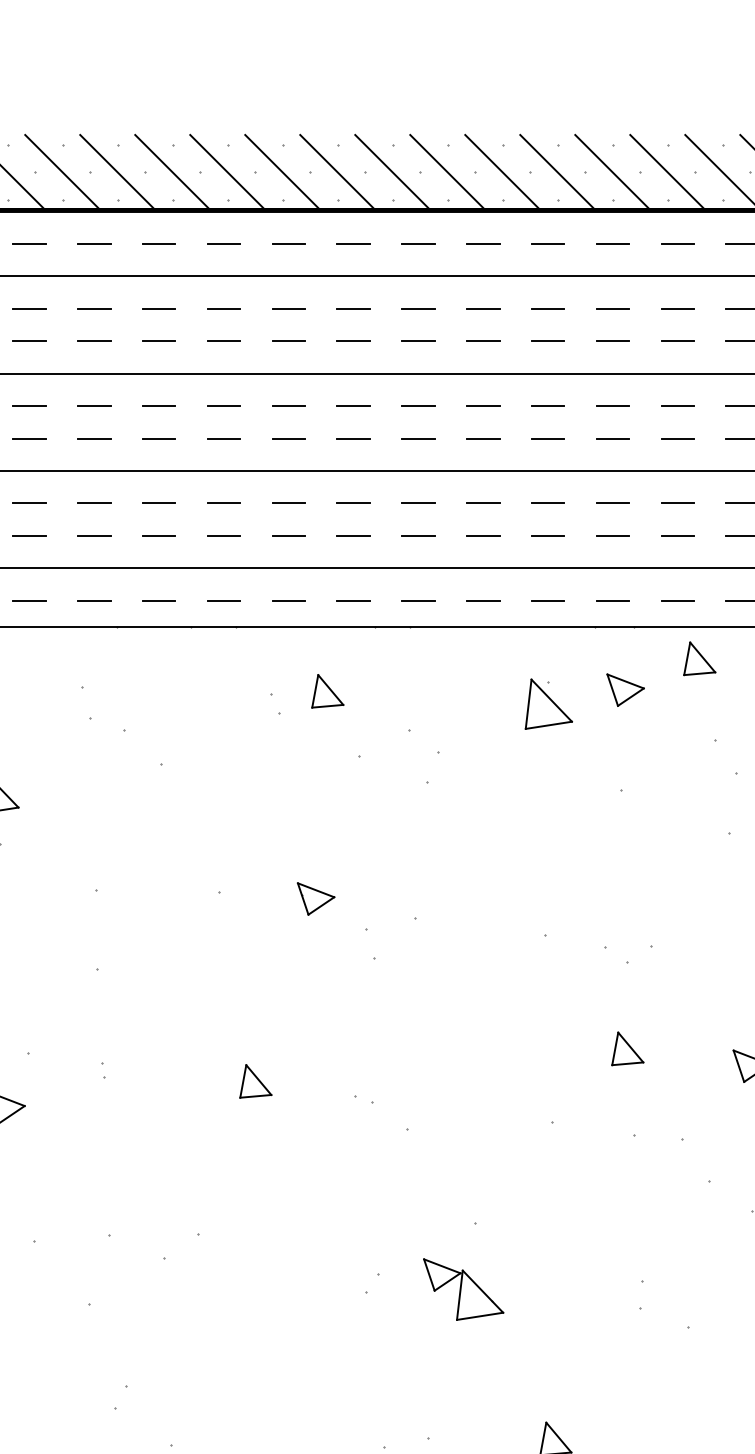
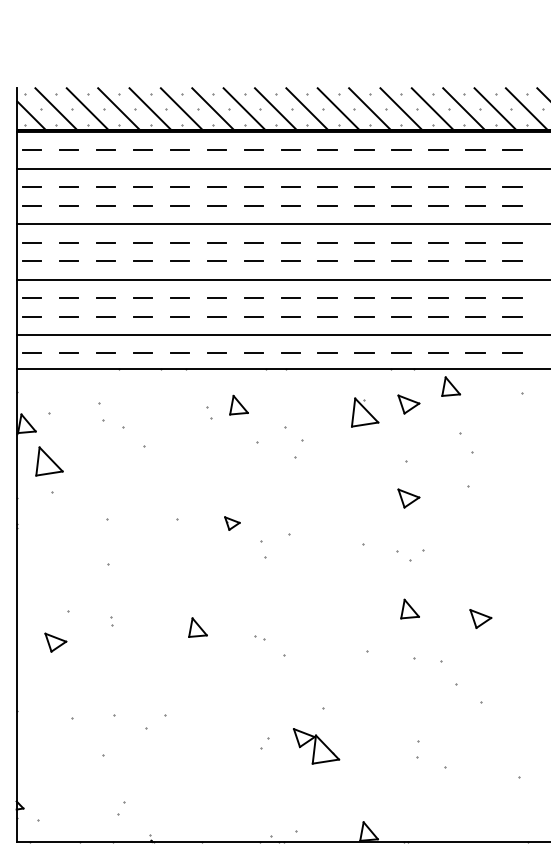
part: (624, 854) -> (408, 498), added
part: (316, 898) -> (232, 523), size x0.7

